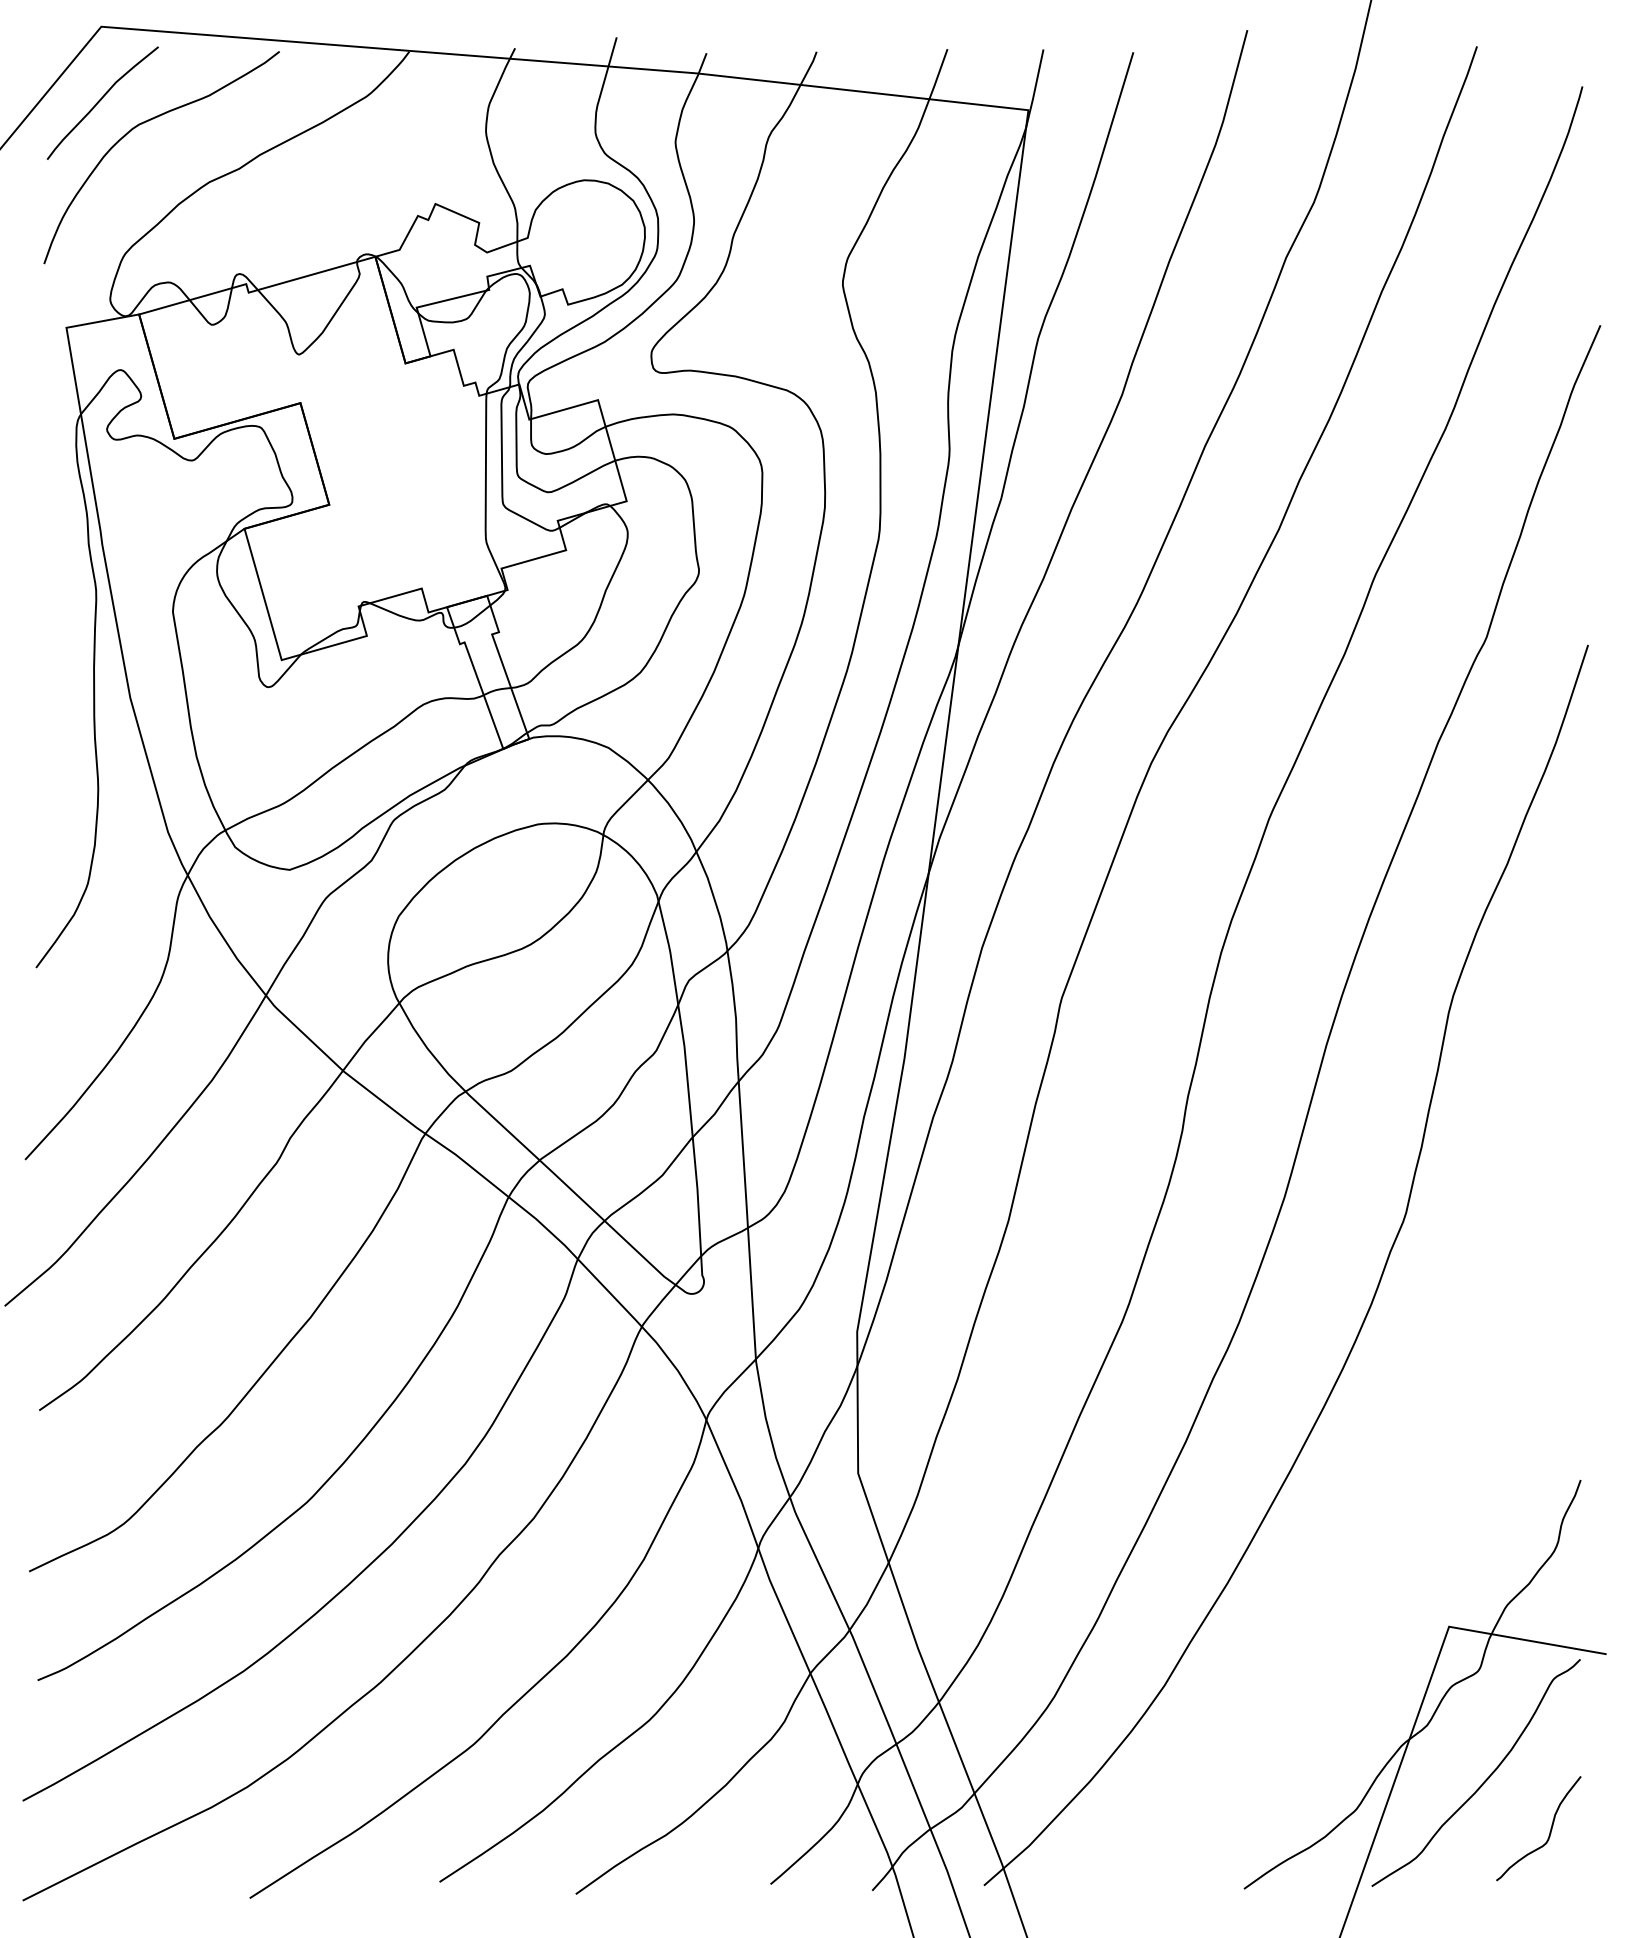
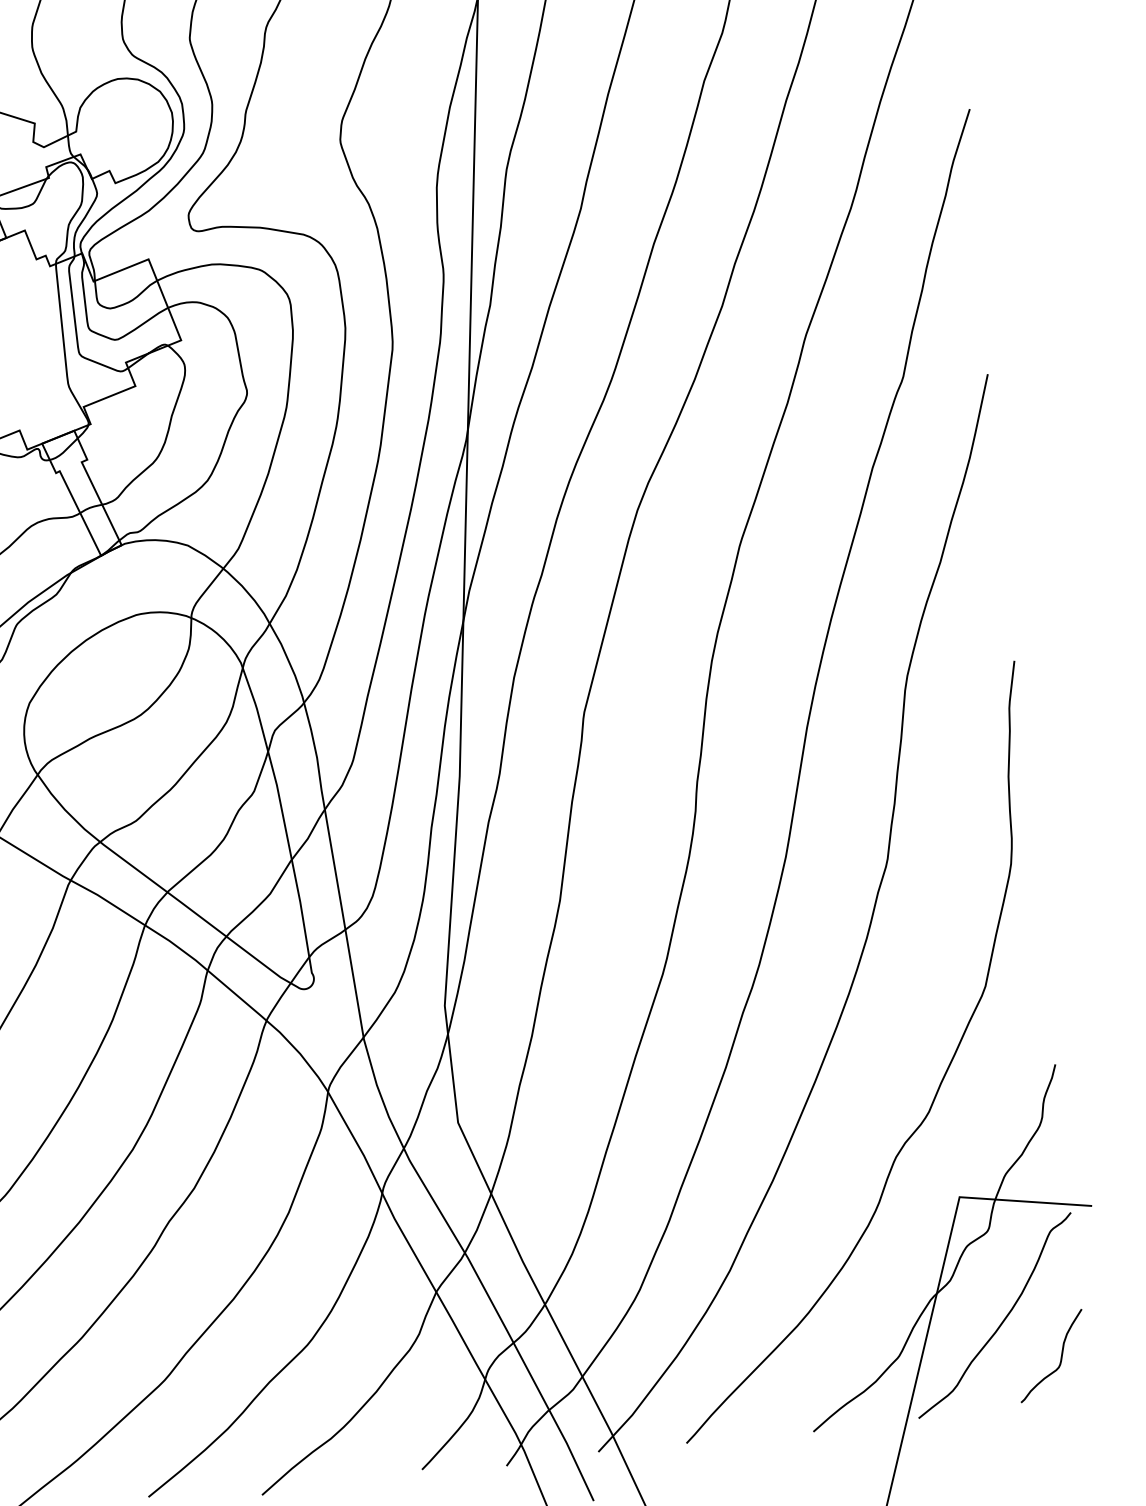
curve: (1437, 1492) -> (938, 1087), added

